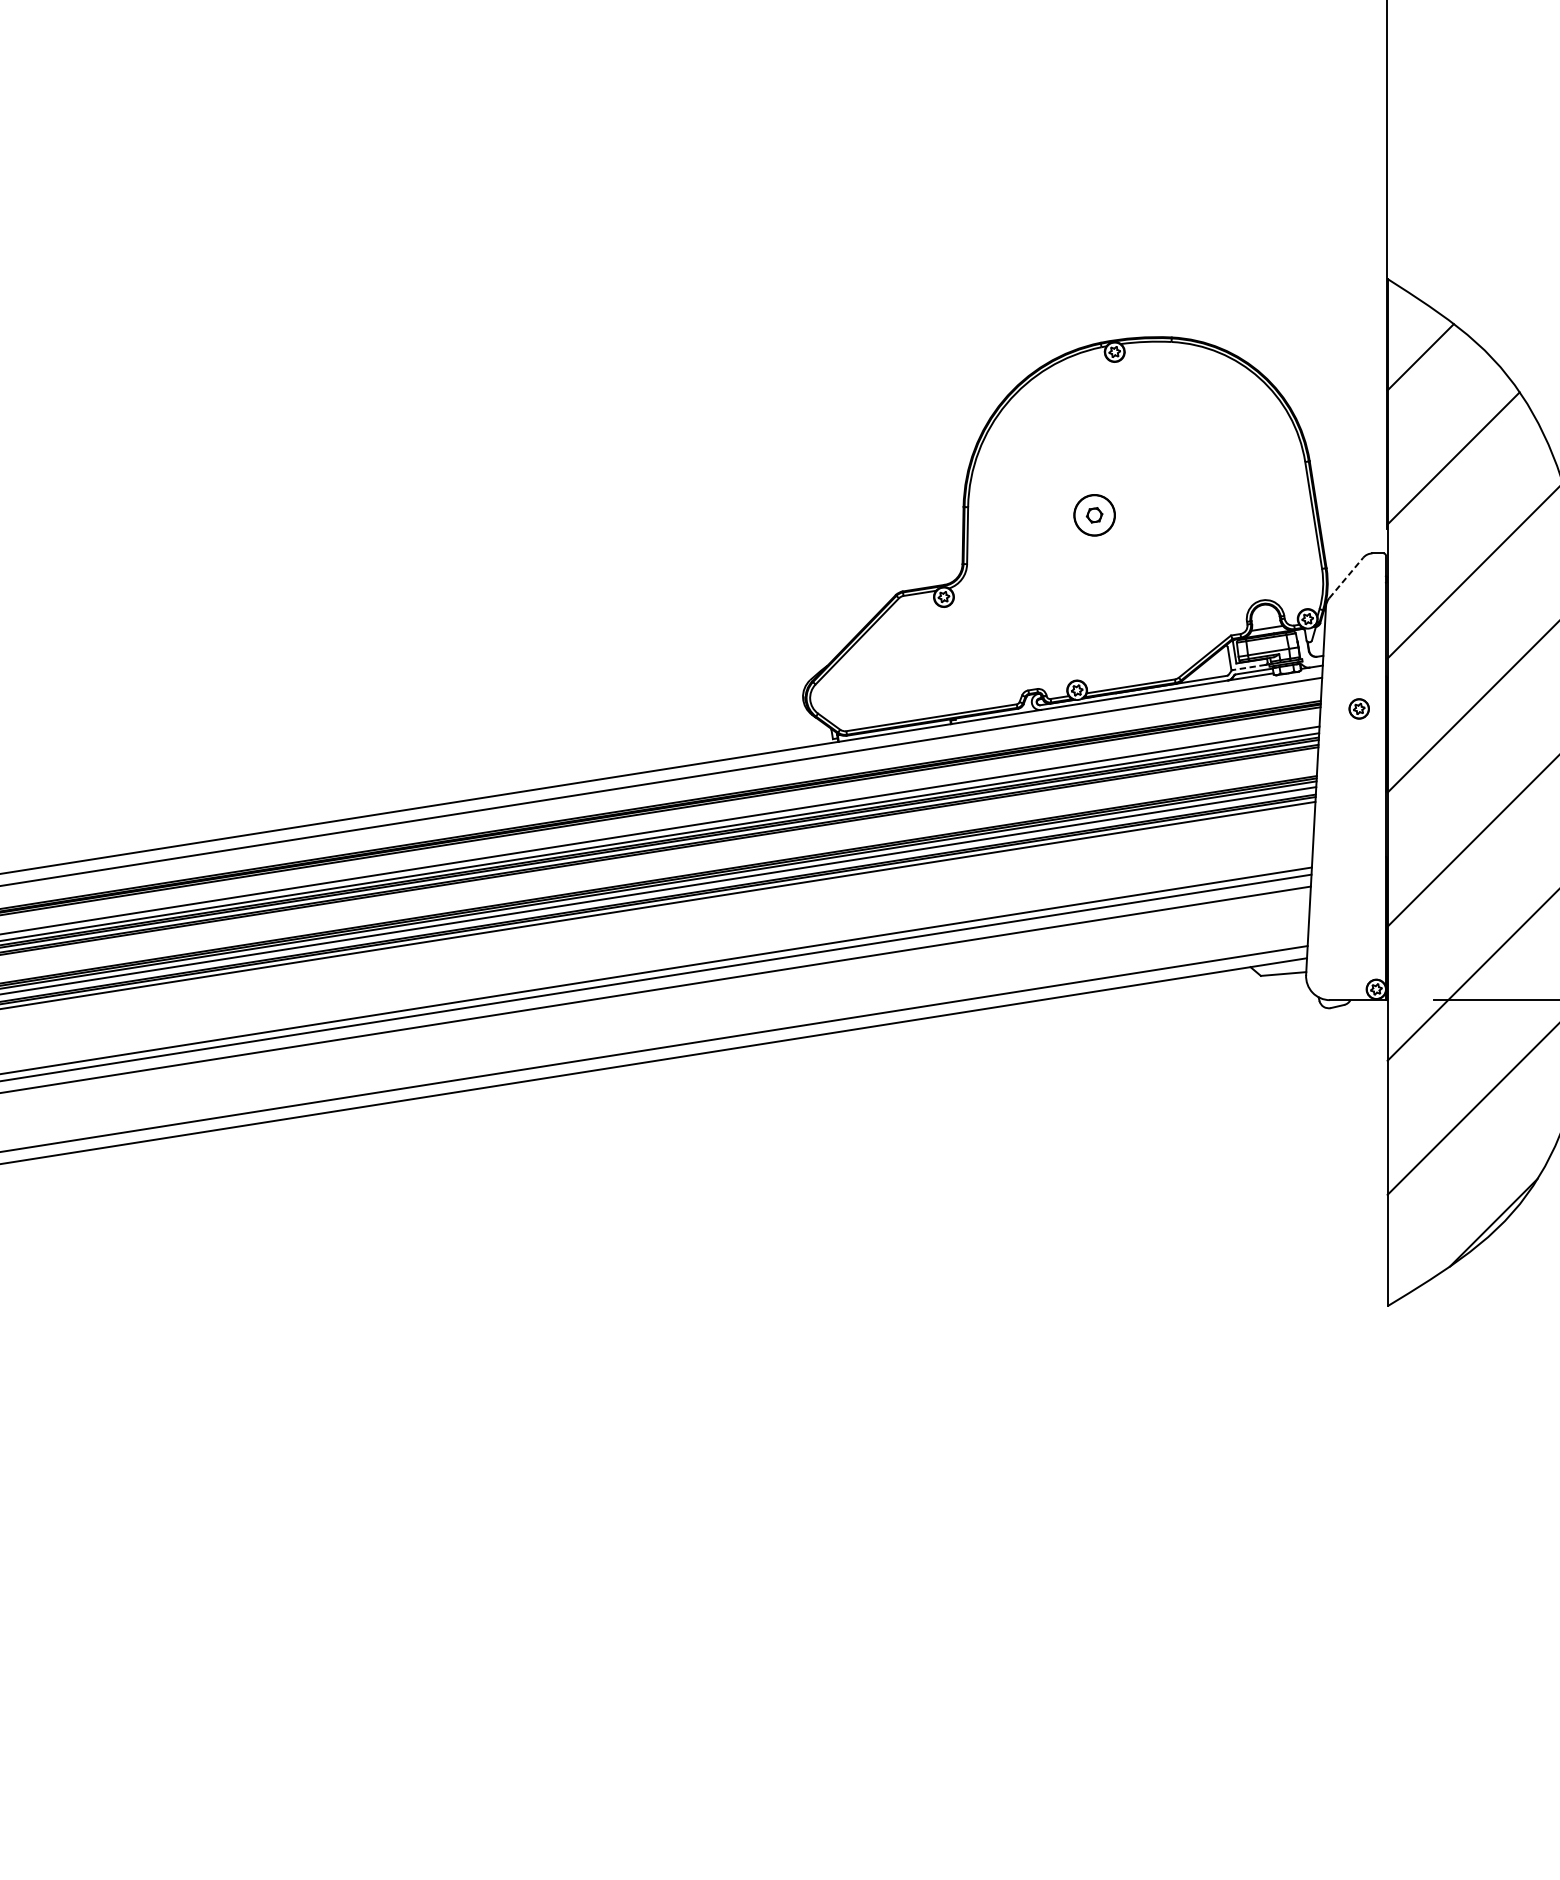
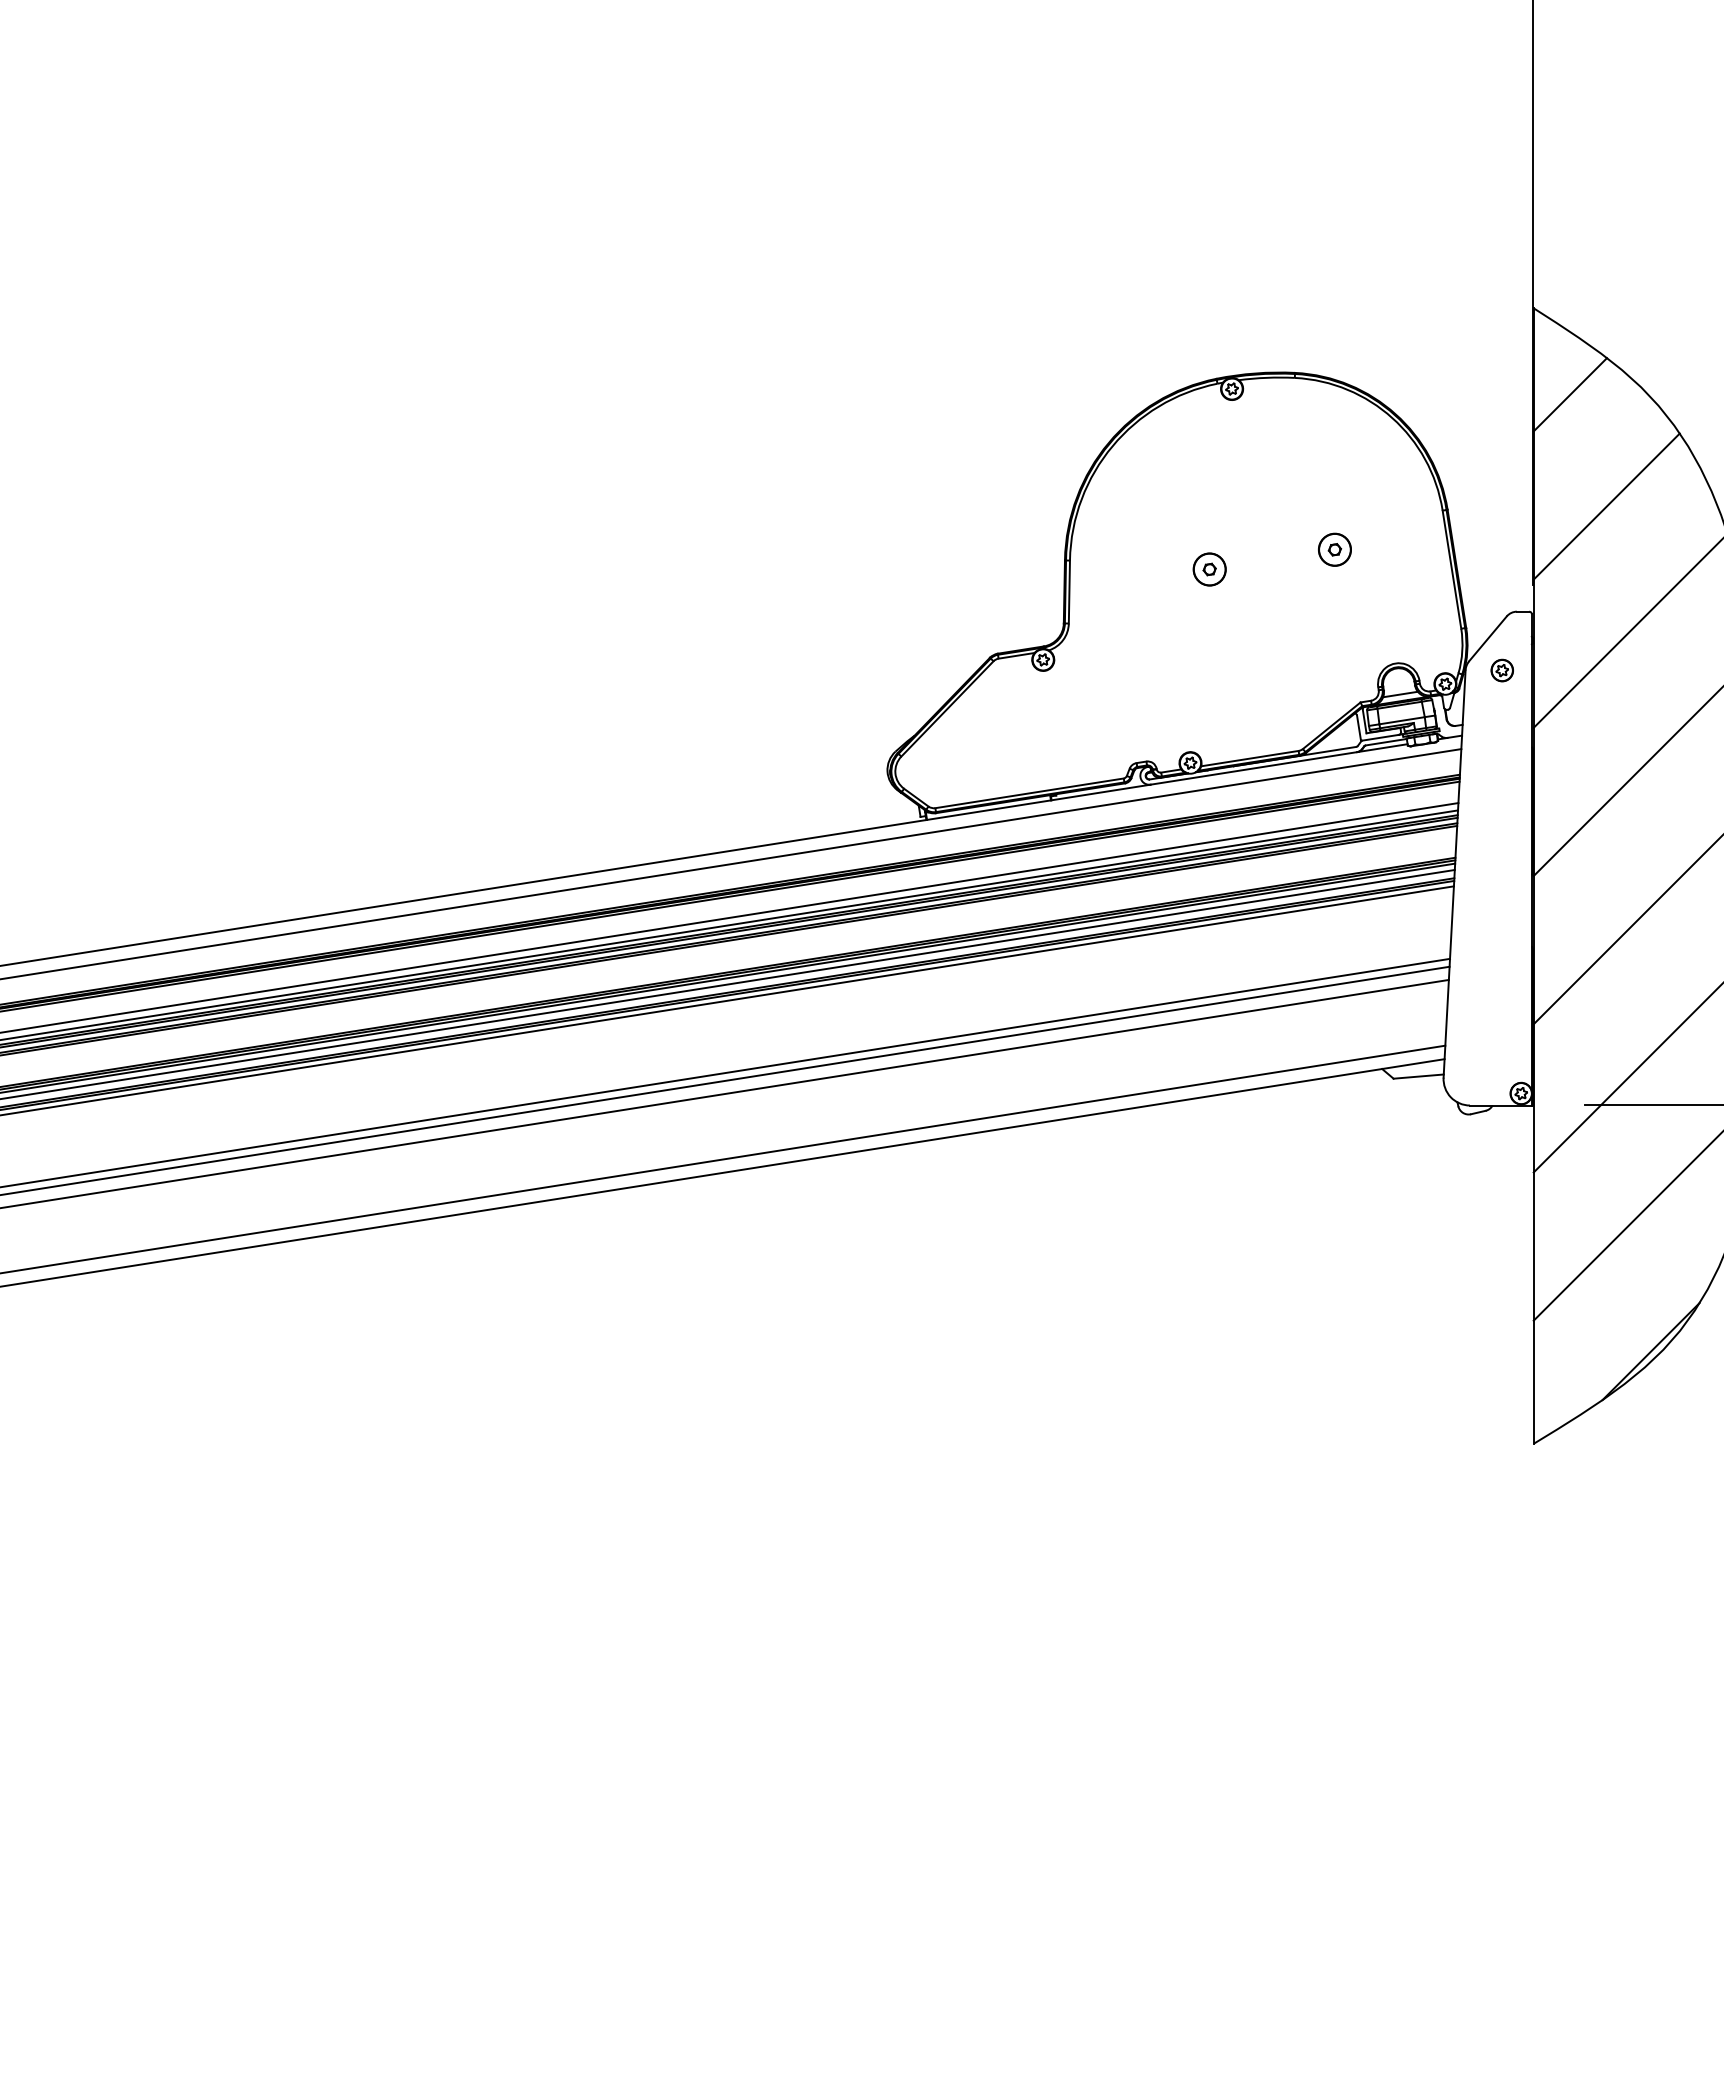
part: (1207, 497) -> (1334, 549), added
part: (1094, 515) -> (1209, 569), size x0.71
line: (1346, 577) -> (1488, 638), dashed -> solid
line: (1249, 667) -> (1380, 737), dashed -> solid
part: (1358, 708) -> (1501, 670), moved

